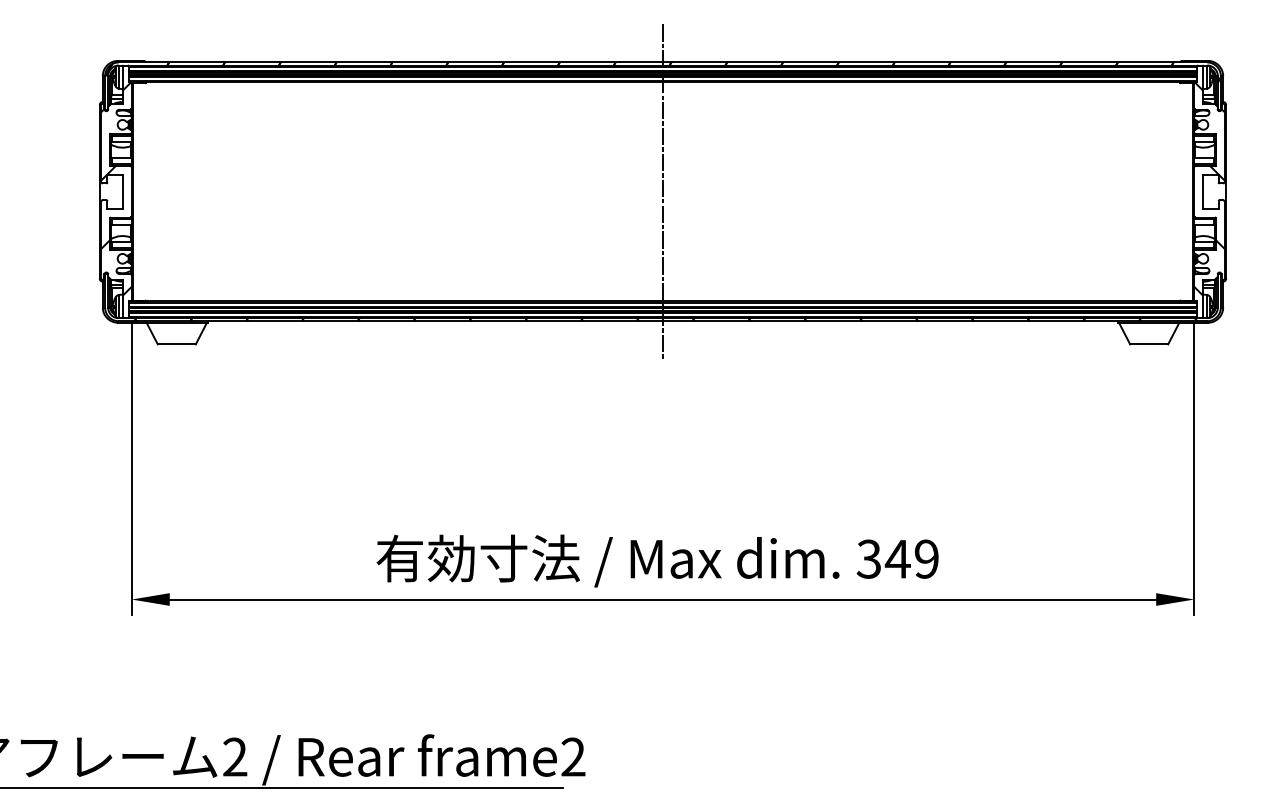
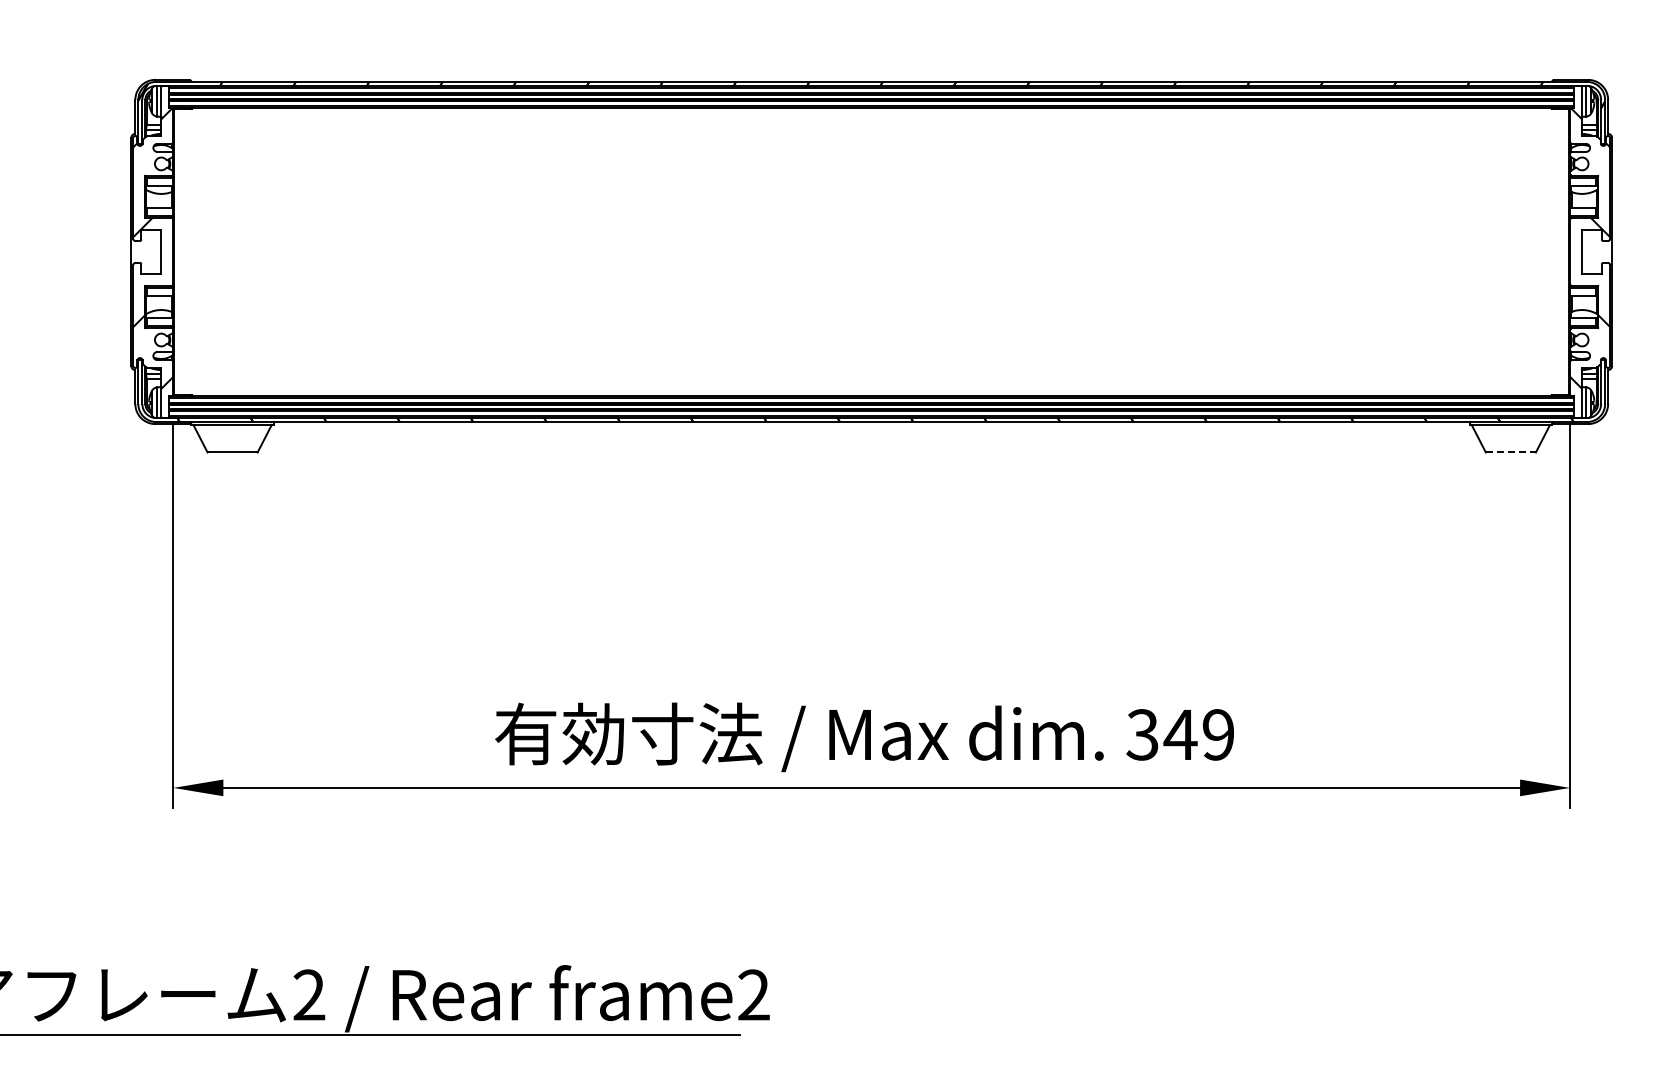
line: (662, 191) -> (871, 251), removed
line: (1149, 344) -> (1511, 452), solid -> dashed

